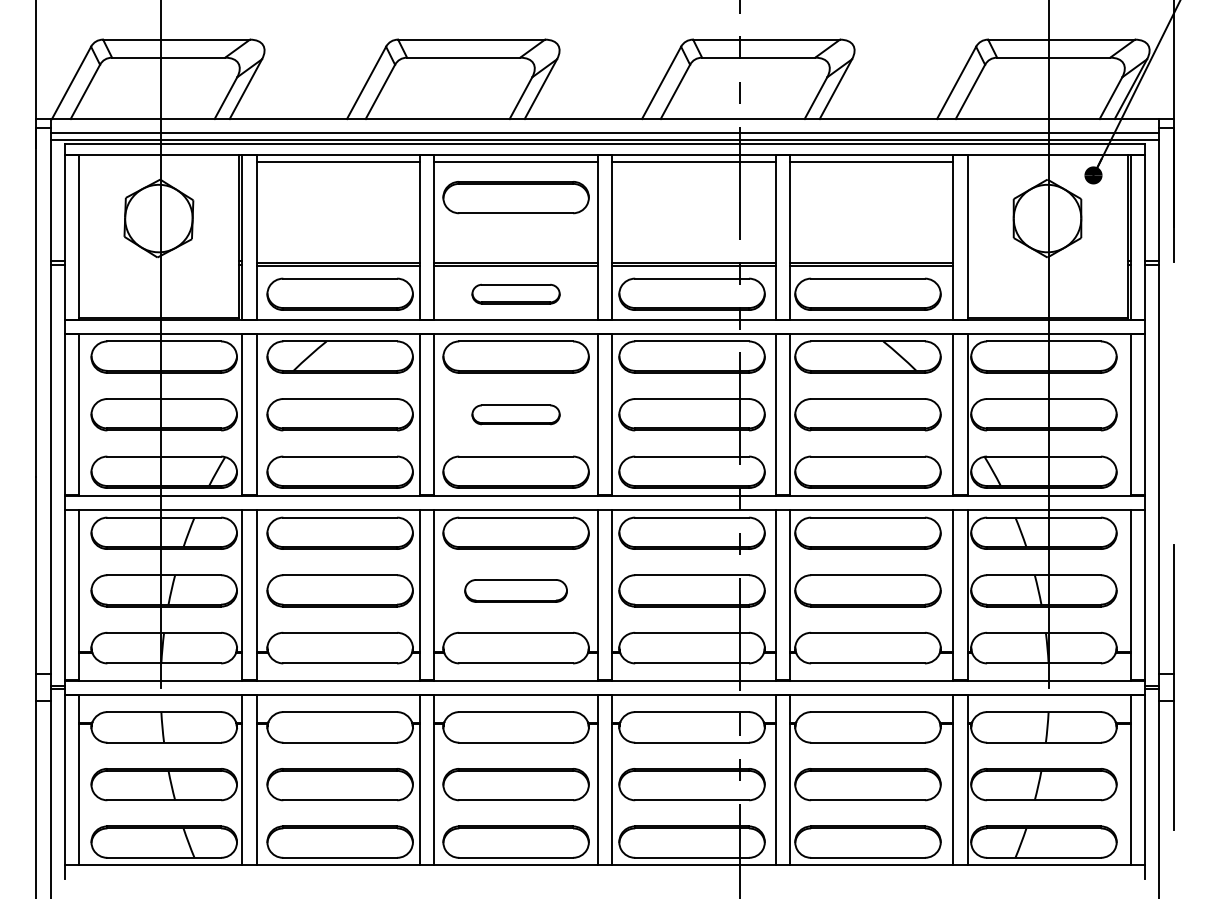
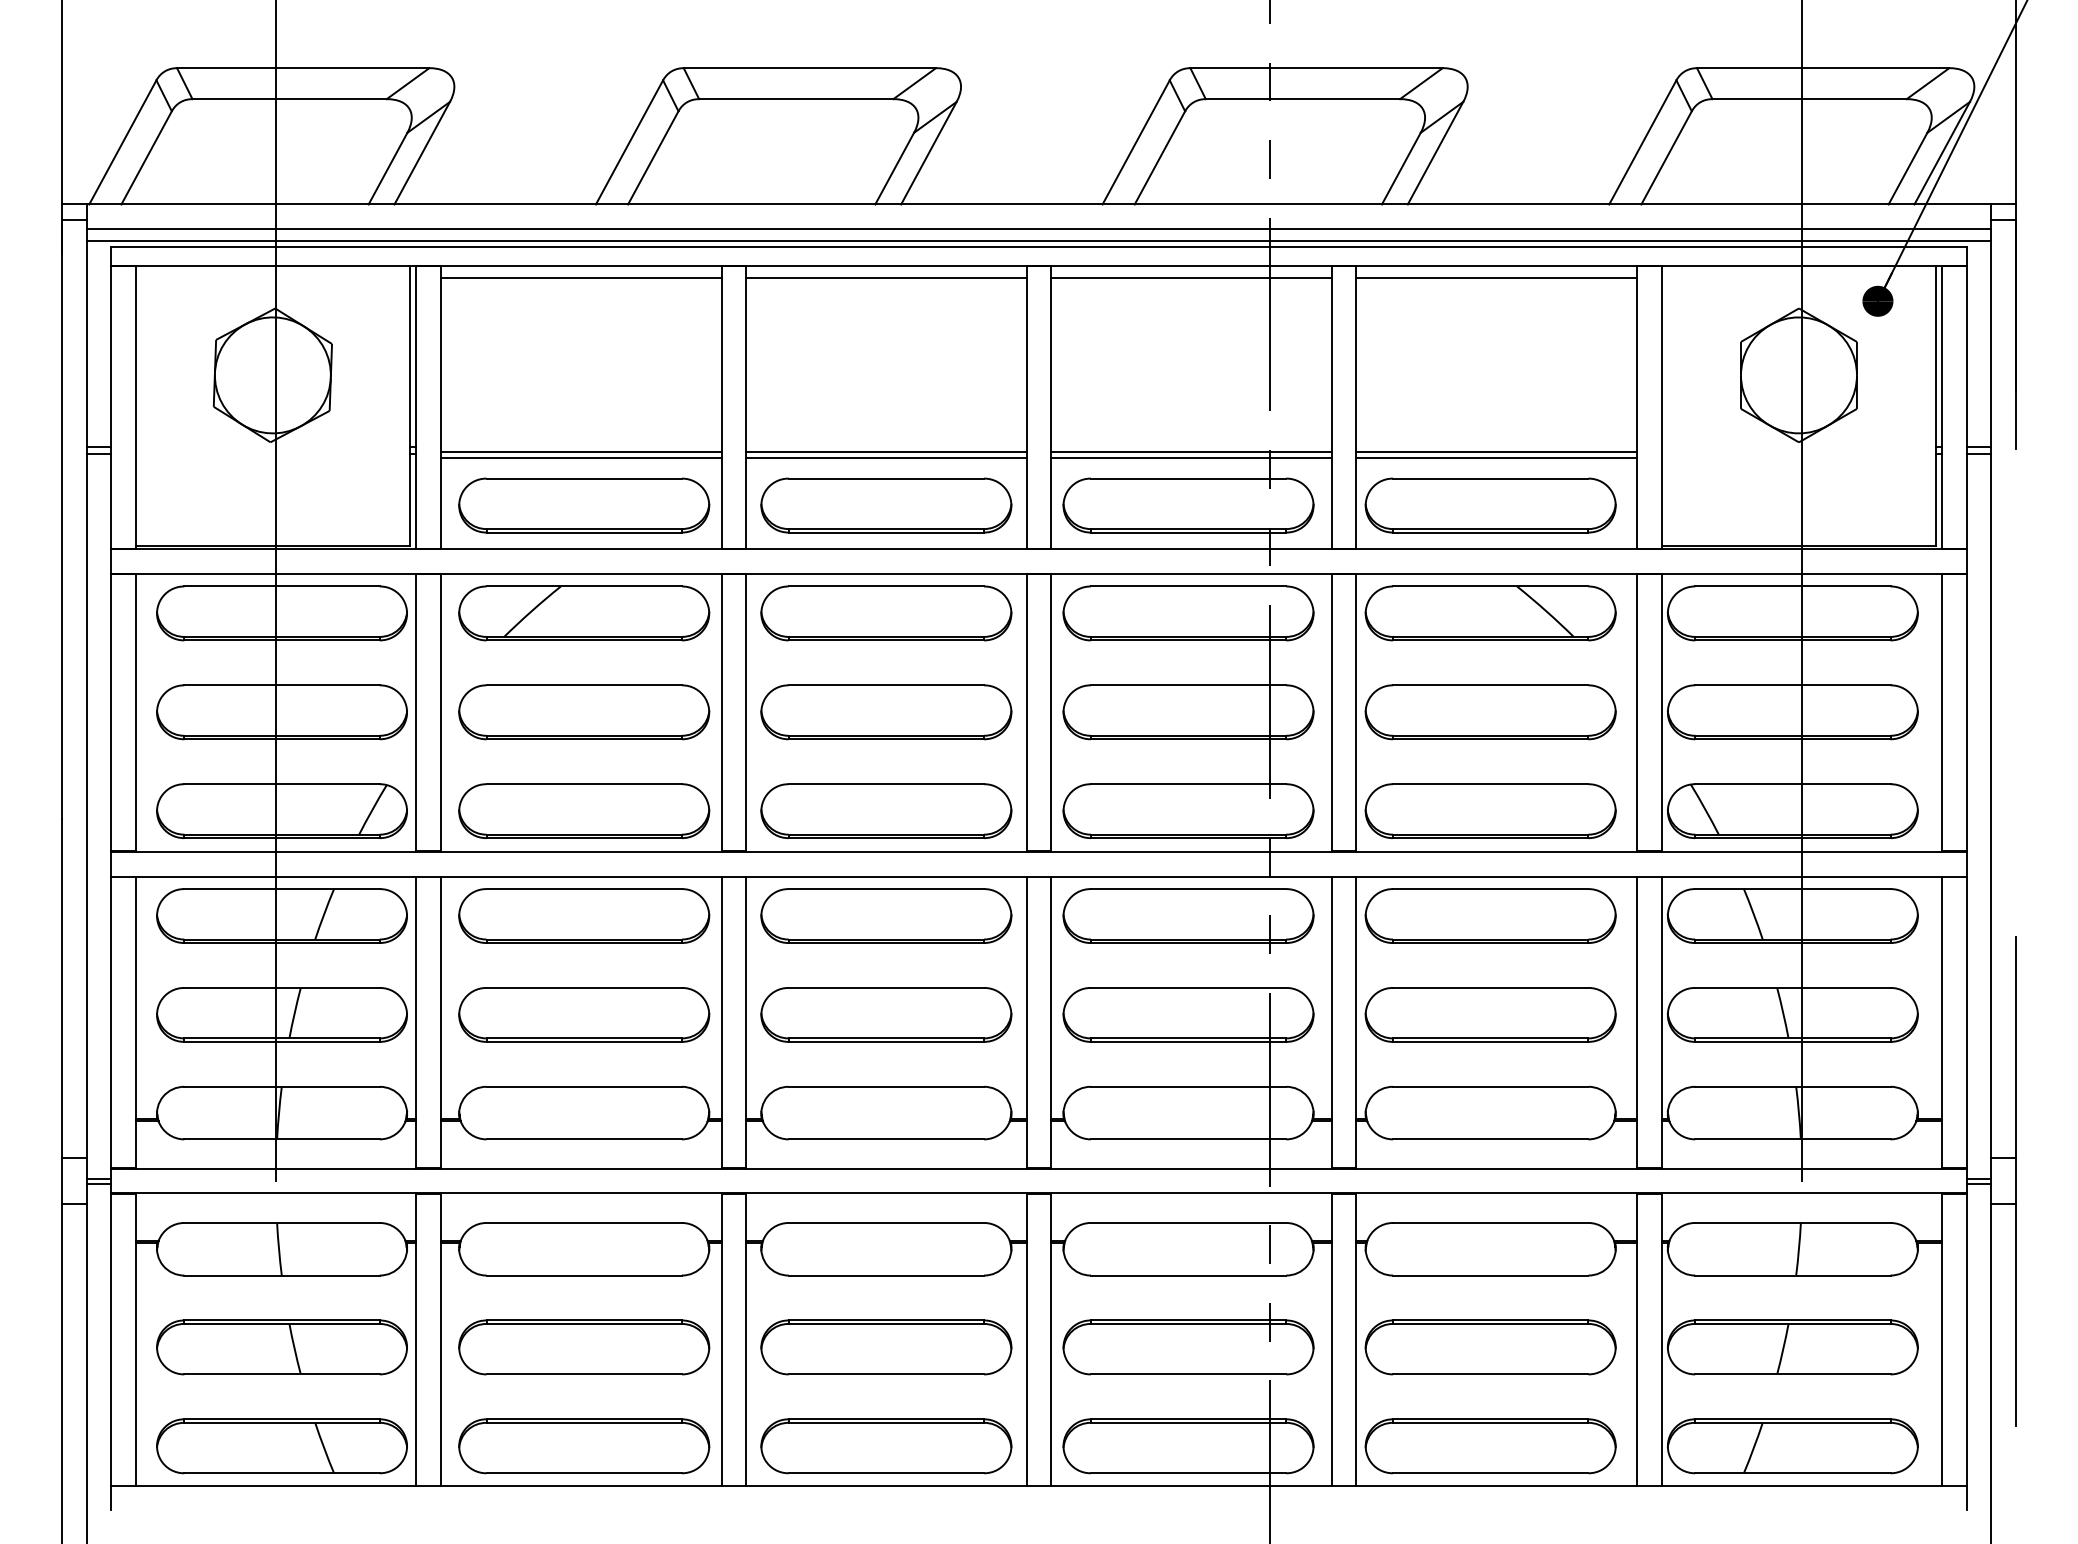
part: (515, 197) -> (885, 339), removed
part: (515, 293) -> (885, 504), size x1.67
part: (515, 414) -> (885, 711), size x1.67
part: (515, 590) -> (885, 1014), size x1.43

